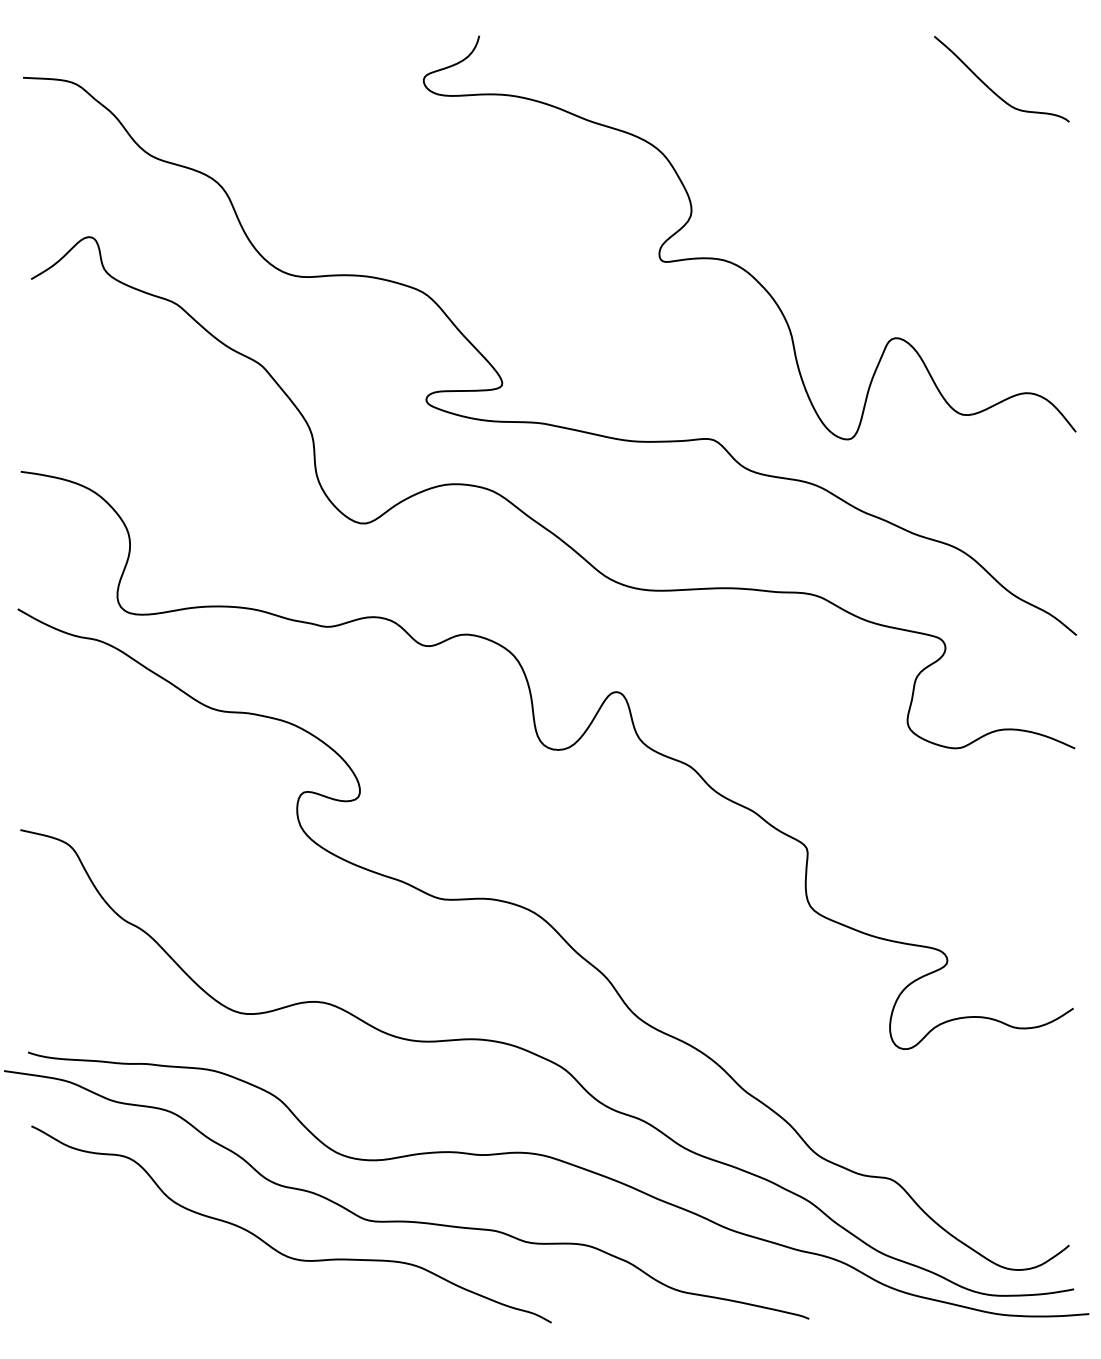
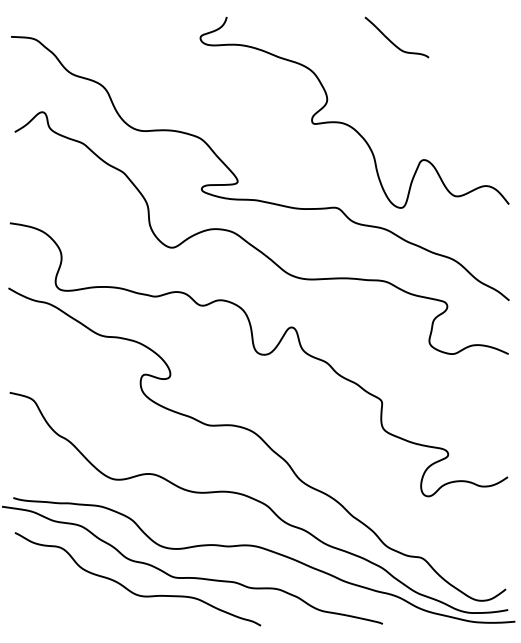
curve: (992, 87) -> (392, 41), moved

